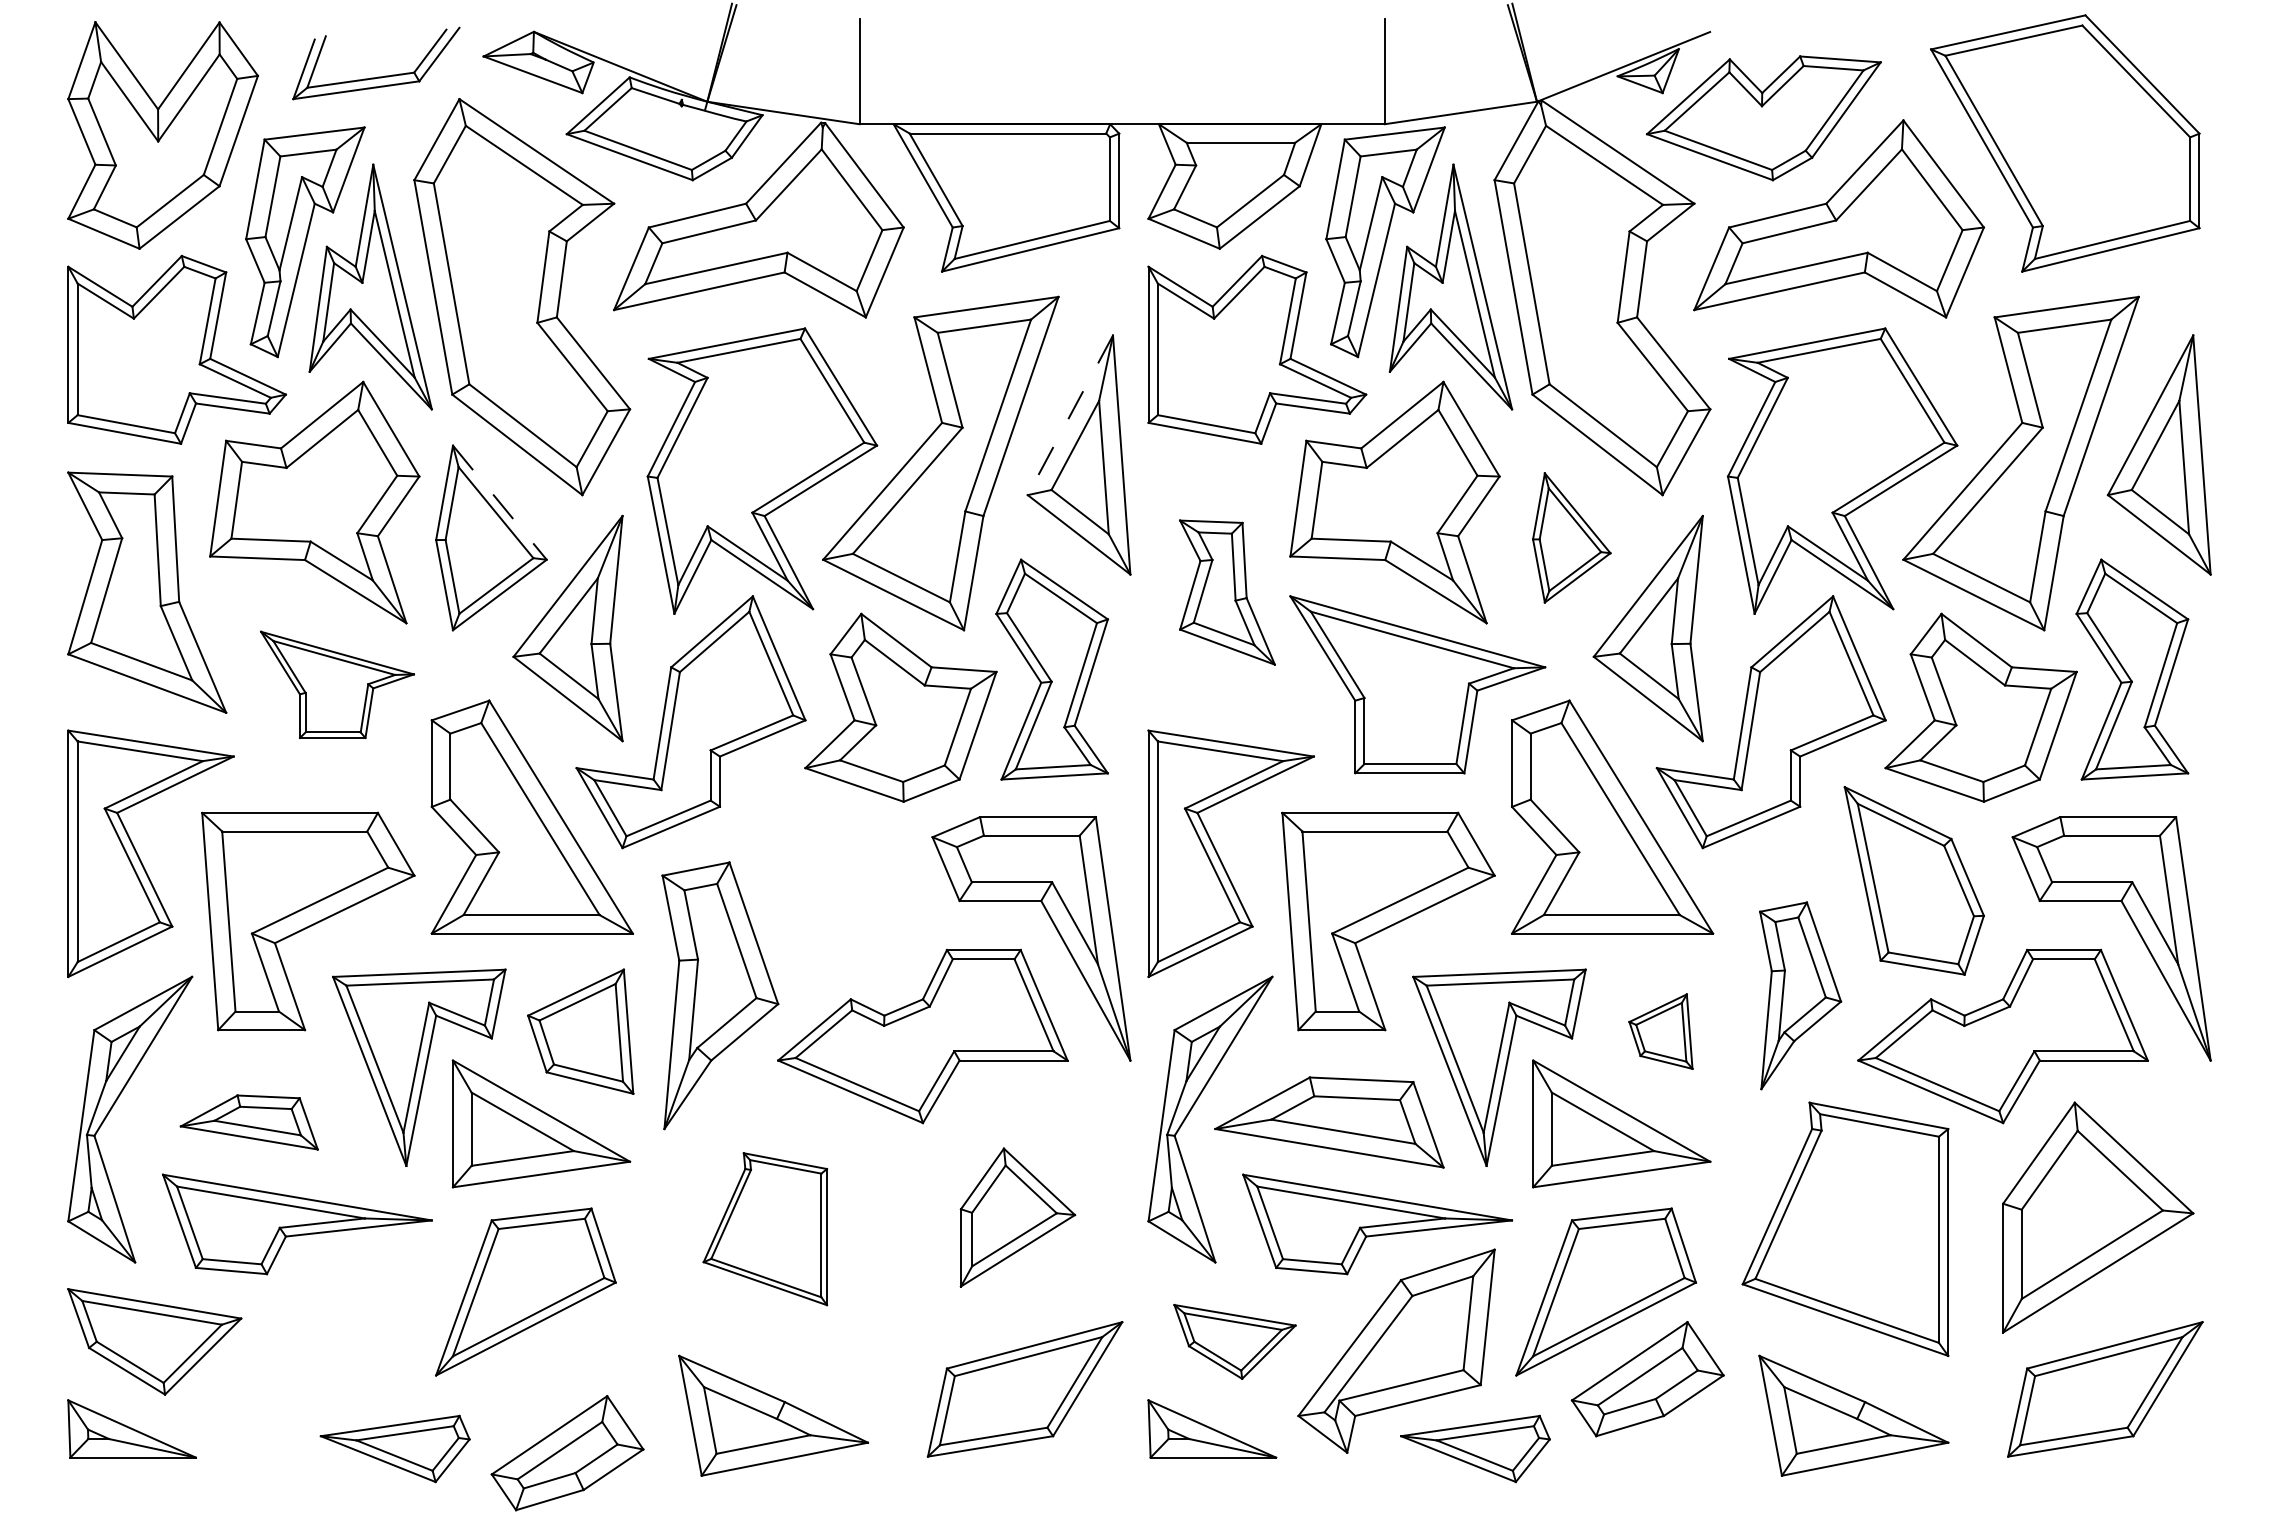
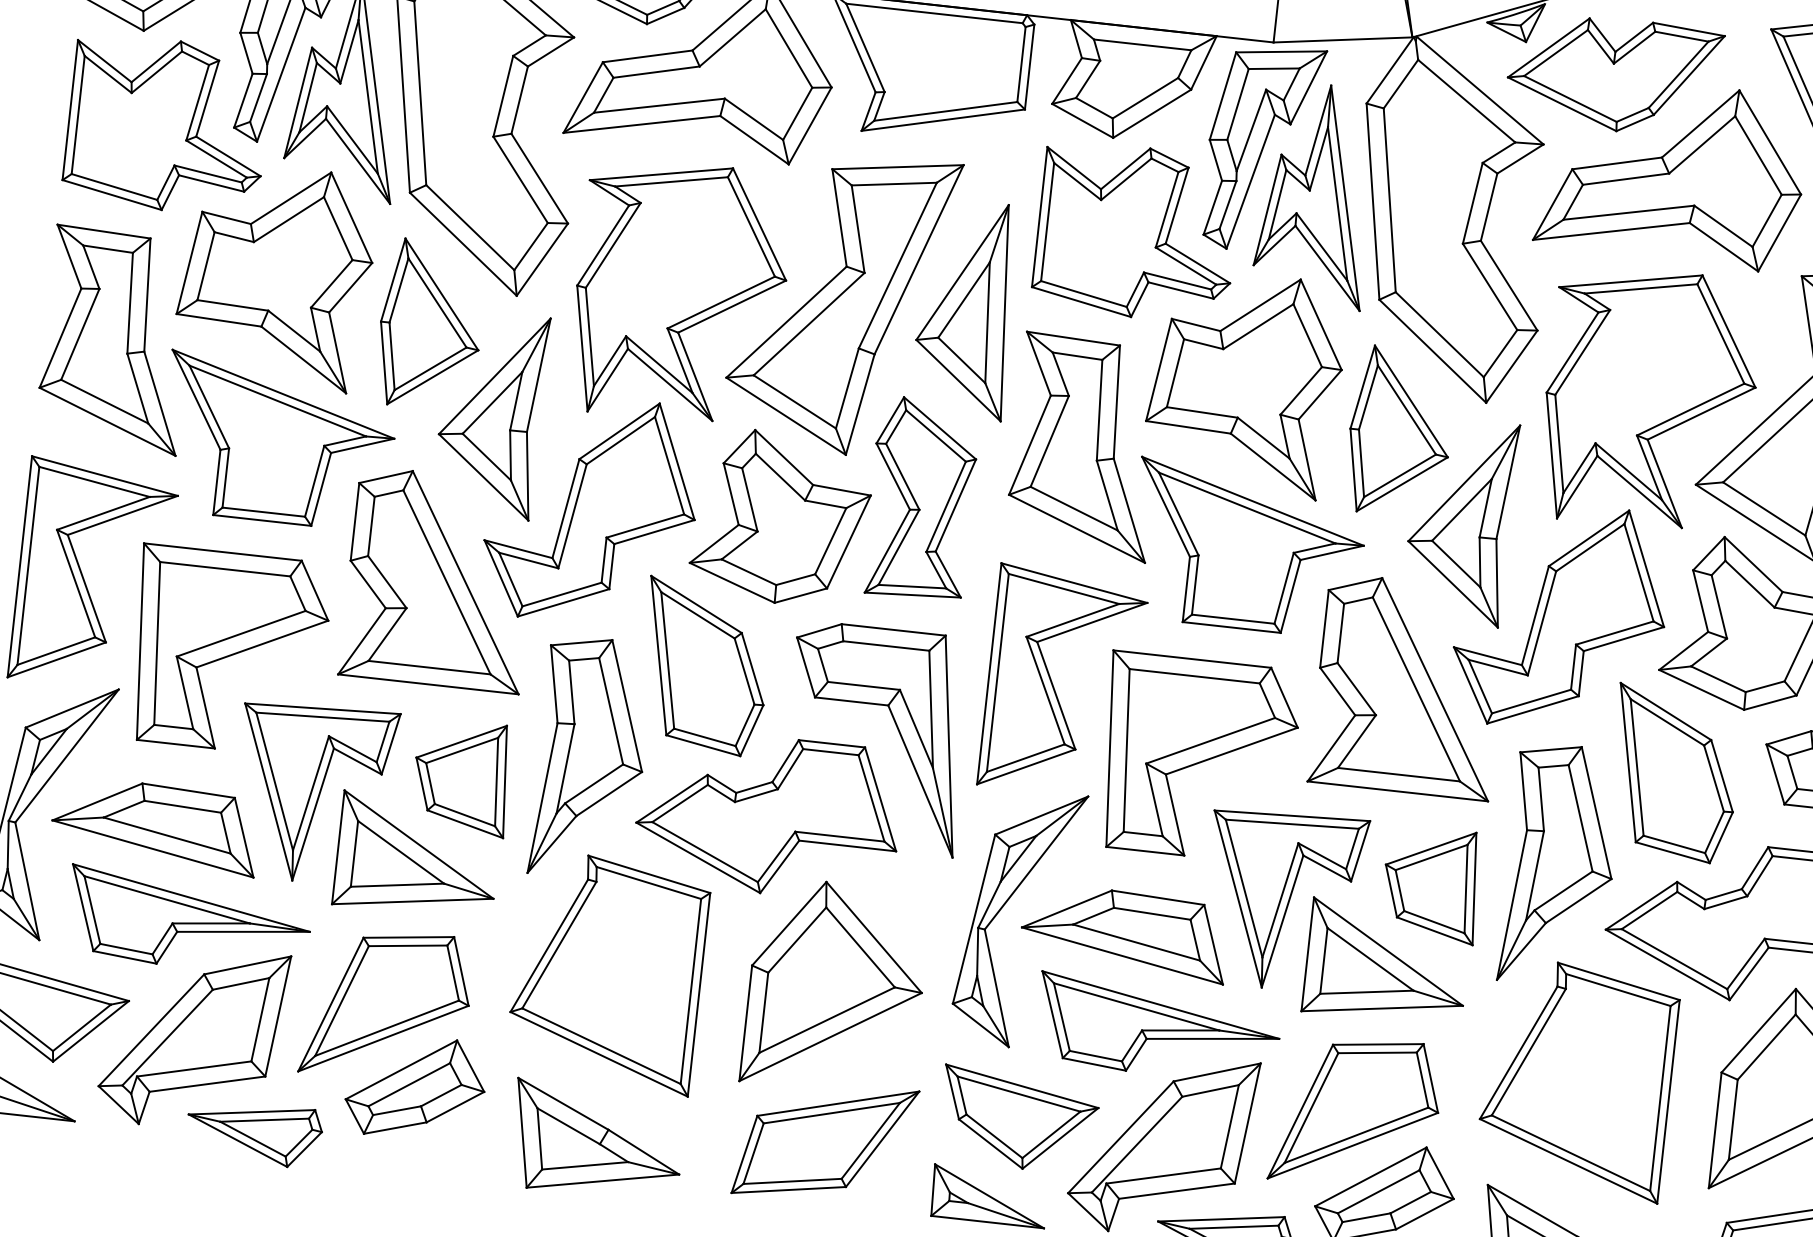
line: (1070, 415) -> (962, 272), dashed -> solid
line: (499, 502) -> (441, 294), dashed -> solid
part: (1571, 537) -> (1400, 431), size x1.43
part: (1227, 592) -> (1086, 447), size x1.67
part: (337, 684) -> (278, 441), size x1.67
part: (833, 880) -> (703, 666), added
part: (1800, 995) -> (1560, 865), size x1.43
part: (1660, 1031) -> (1431, 884), size x1.67
part: (249, 1122) -> (155, 825), size x1.67
part: (1017, 1217) -> (835, 987), size x1.67
part: (765, 1228) -> (608, 972), size x1.67
part: (1234, 1341) -> (1018, 1120), size x1.43
part: (316, 1350) -> (193, 1037), added
part: (567, 1453) -> (415, 1088), moved

